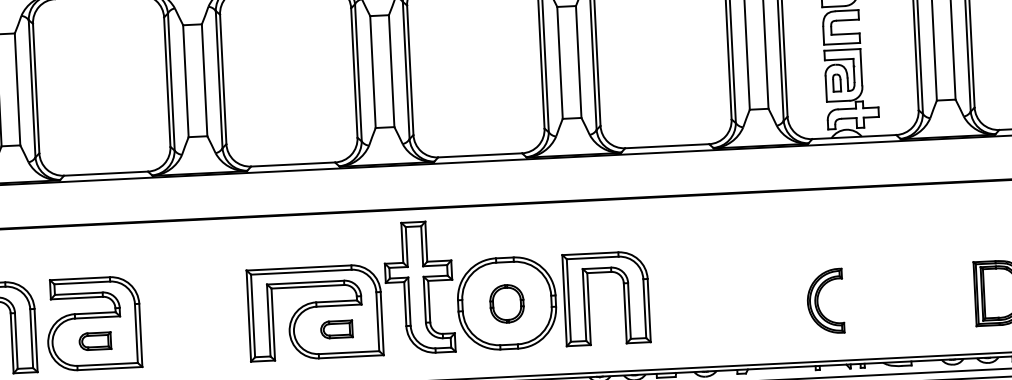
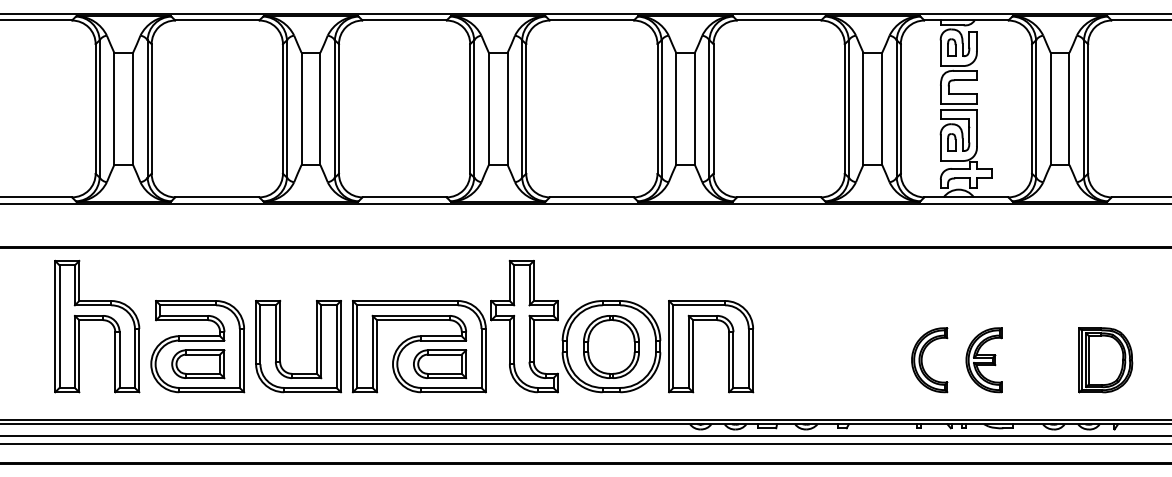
part: (879, 299) -> (983, 360), added
part: (507, 303) -> (611, 346), size x1.67
part: (176, 319) -> (280, 346), added
part: (337, 329) -> (440, 364), size x1.67
part: (95, 341) -> (198, 364), size x1.67

